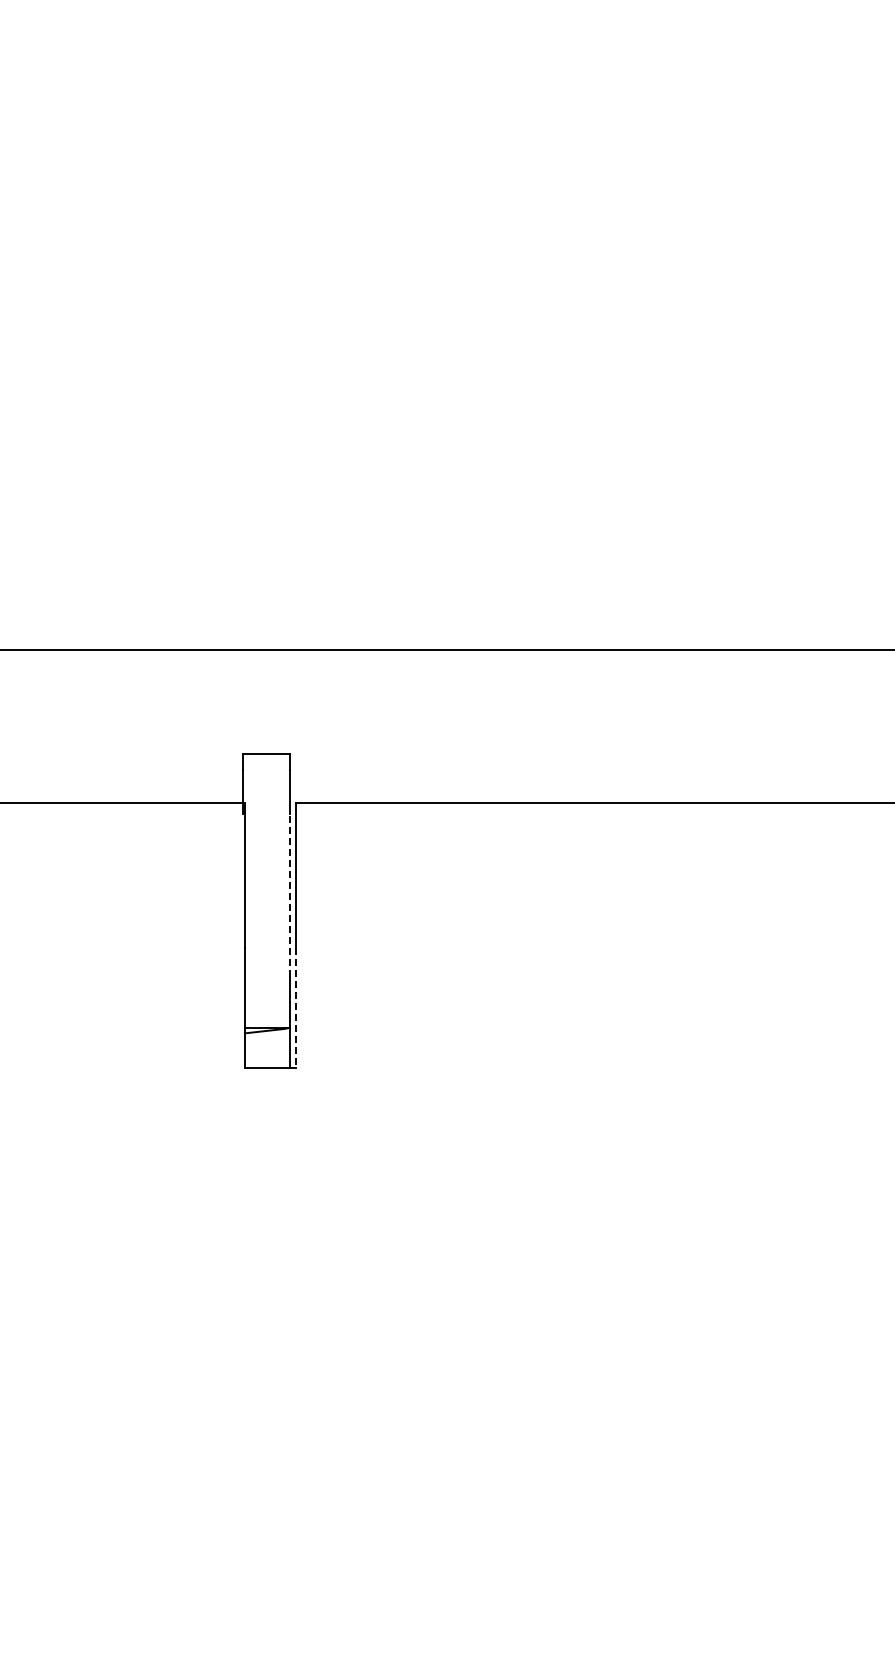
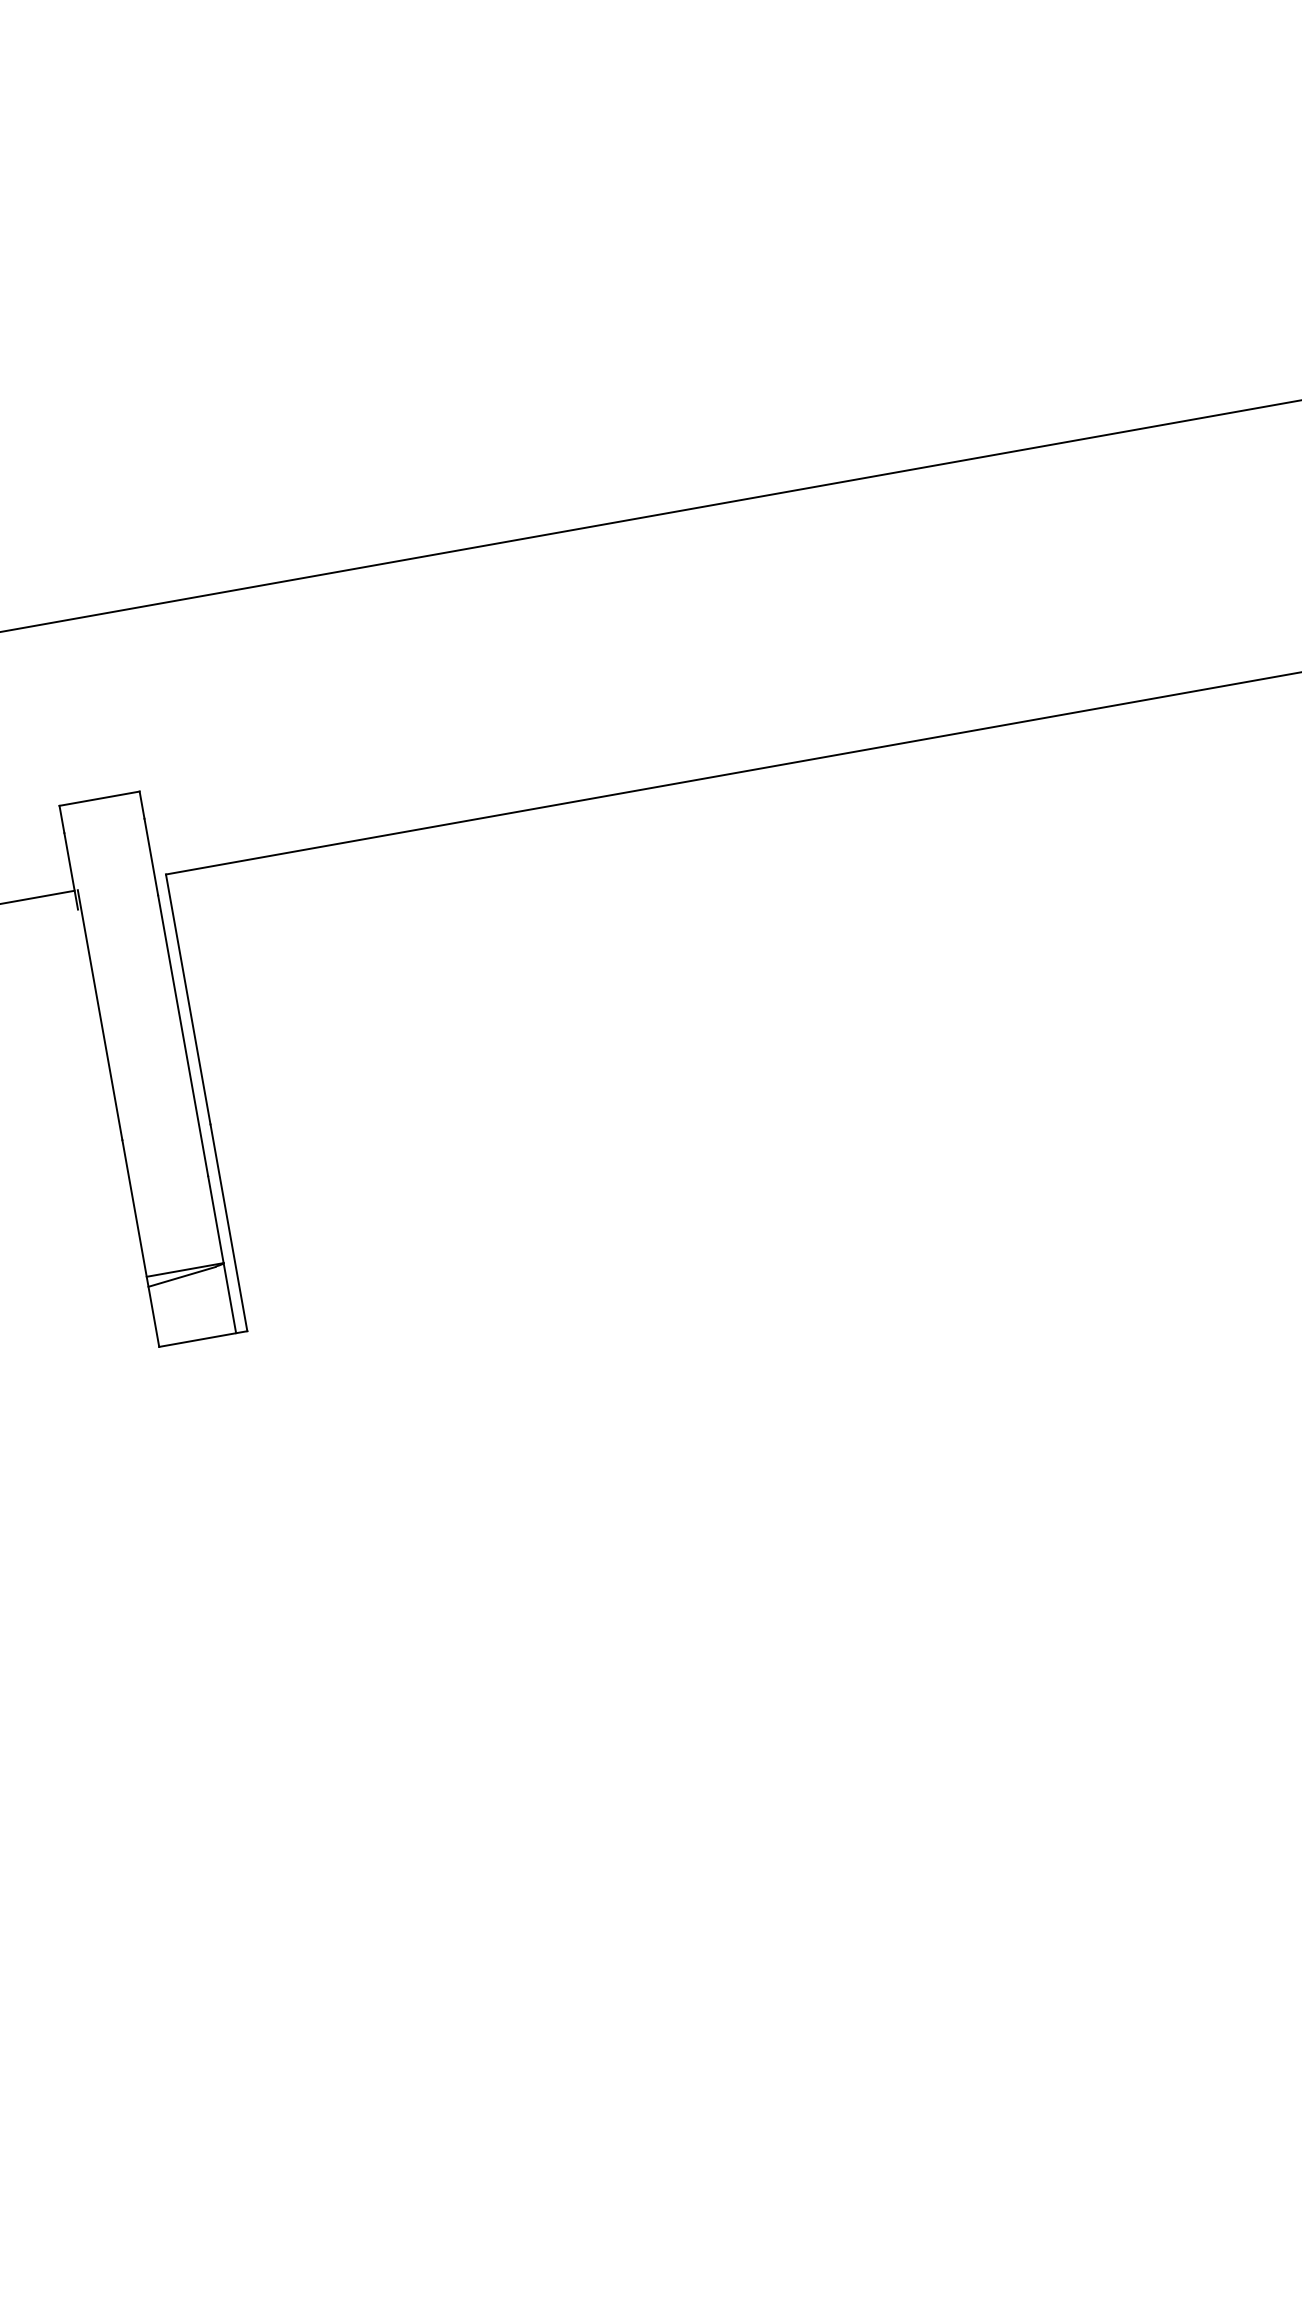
line: (289, 895) -> (183, 1035), dashed -> solid
line: (296, 1008) -> (229, 1228), dashed -> solid

